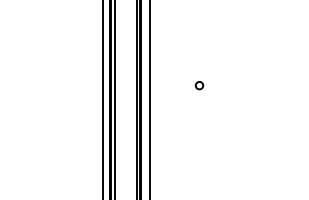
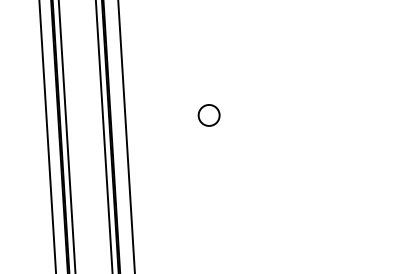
circle: (199, 85) -> (209, 115), size x1.67

